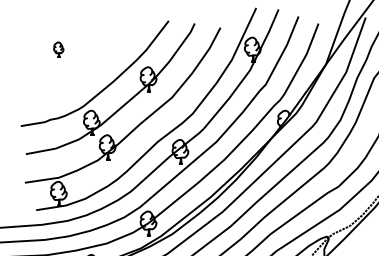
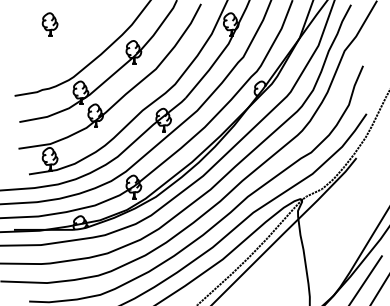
part: (58, 49) -> (49, 24), size x1.67

